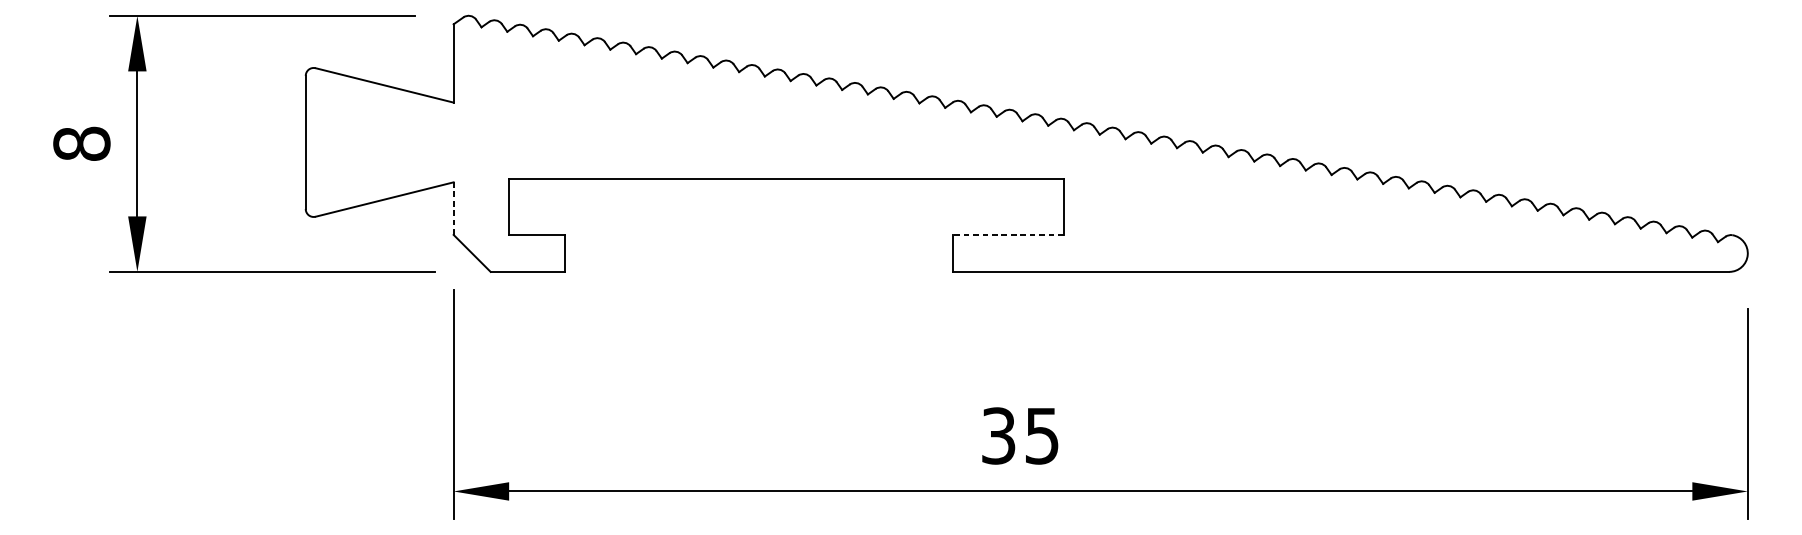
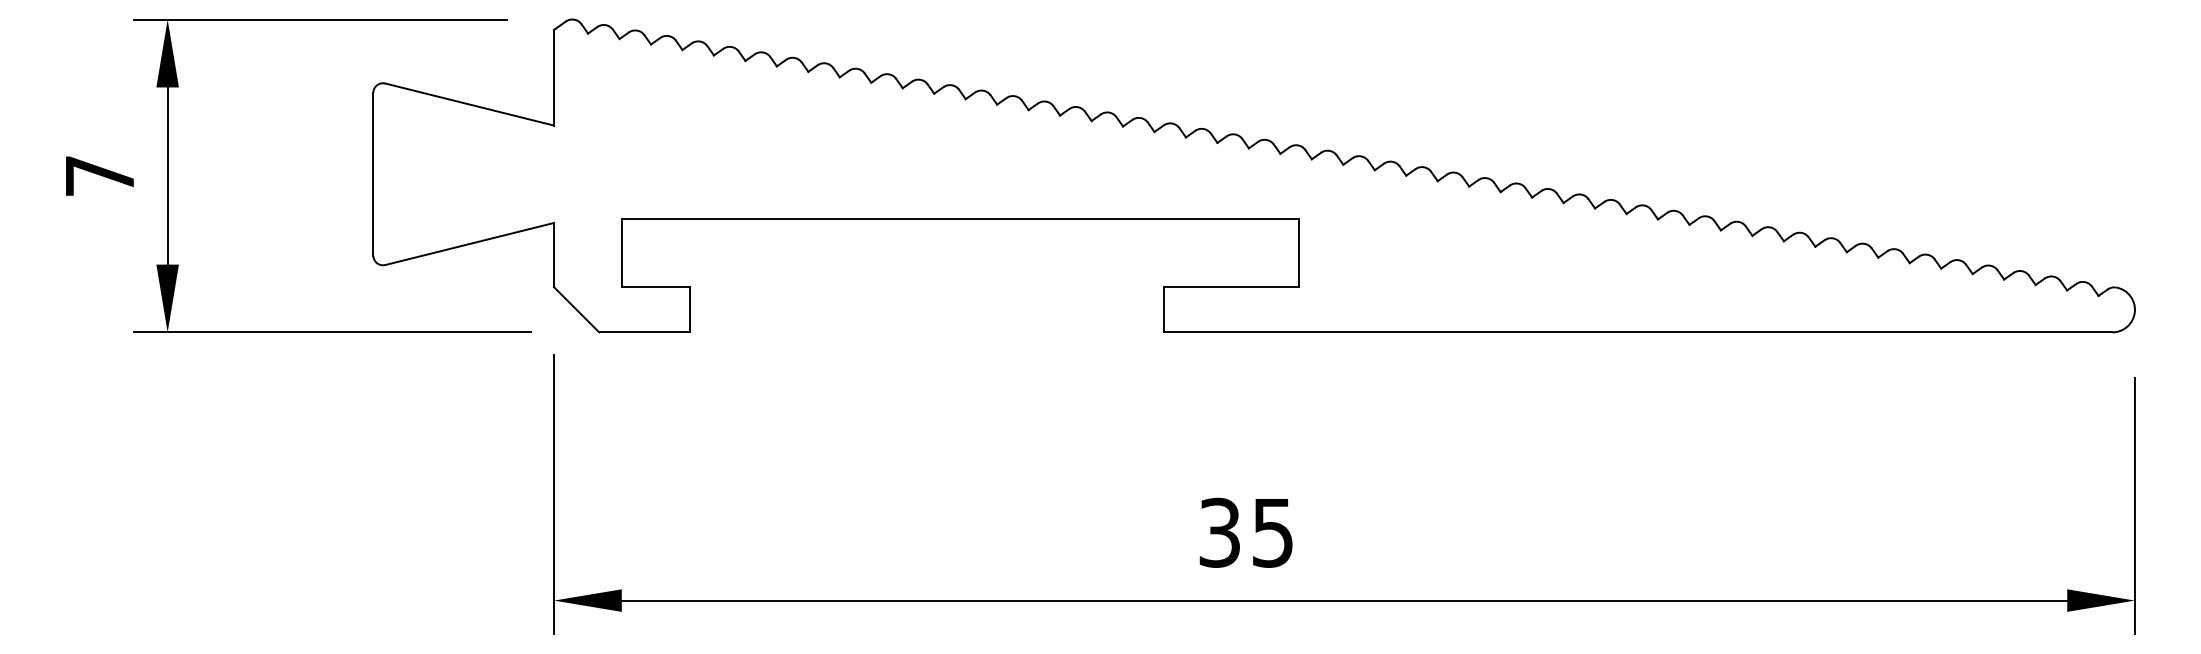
text: (81, 143) -> (99, 175), 8 -> 7
line: (454, 208) -> (554, 254), dashed -> solid
line: (1008, 235) -> (1231, 287), dashed -> solid

